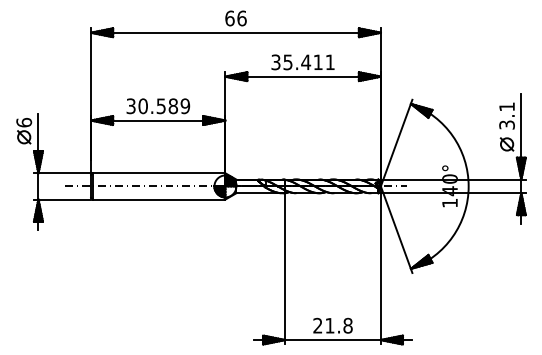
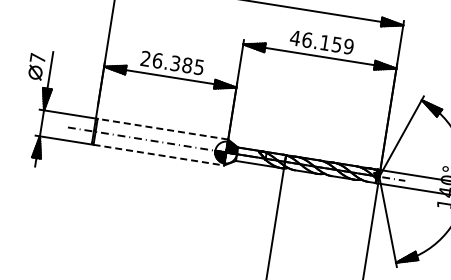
text: (302, 62) -> (321, 42), 35.411 -> 46.159
text: (158, 106) -> (172, 63), 30.589 -> 26.385
text: (24, 122) -> (38, 58), 6 -> 7
line: (158, 173) -> (162, 129), solid -> dashed
line: (159, 199) -> (159, 155), solid -> dashed

